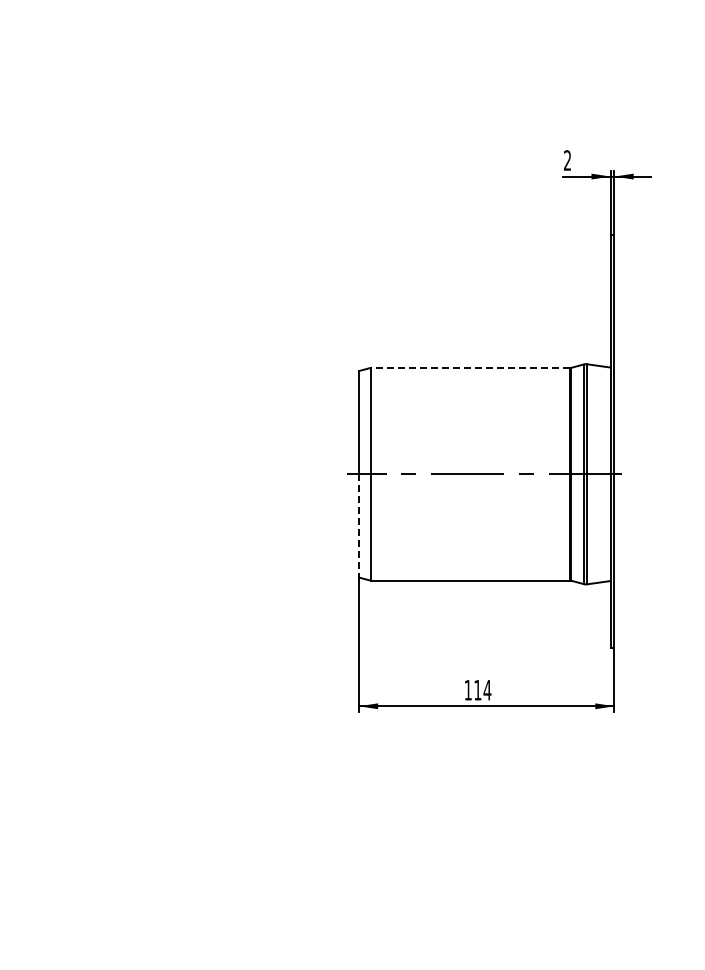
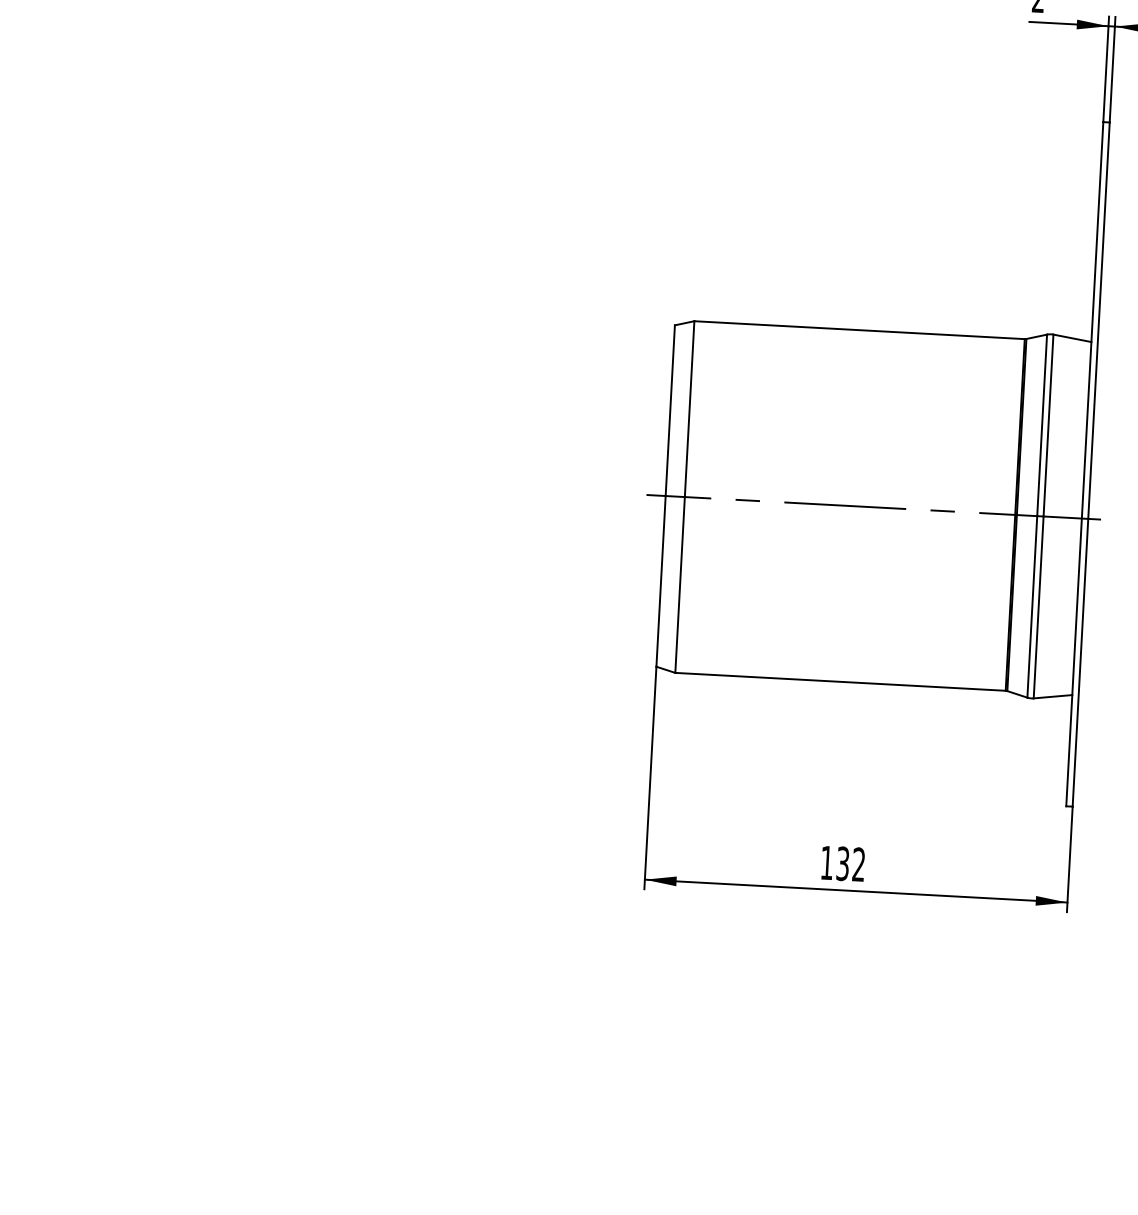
line: (470, 367) -> (859, 329), dashed -> solid
line: (358, 525) -> (660, 580), dashed -> solid
text: (482, 689) -> (850, 862), 114 -> 132

